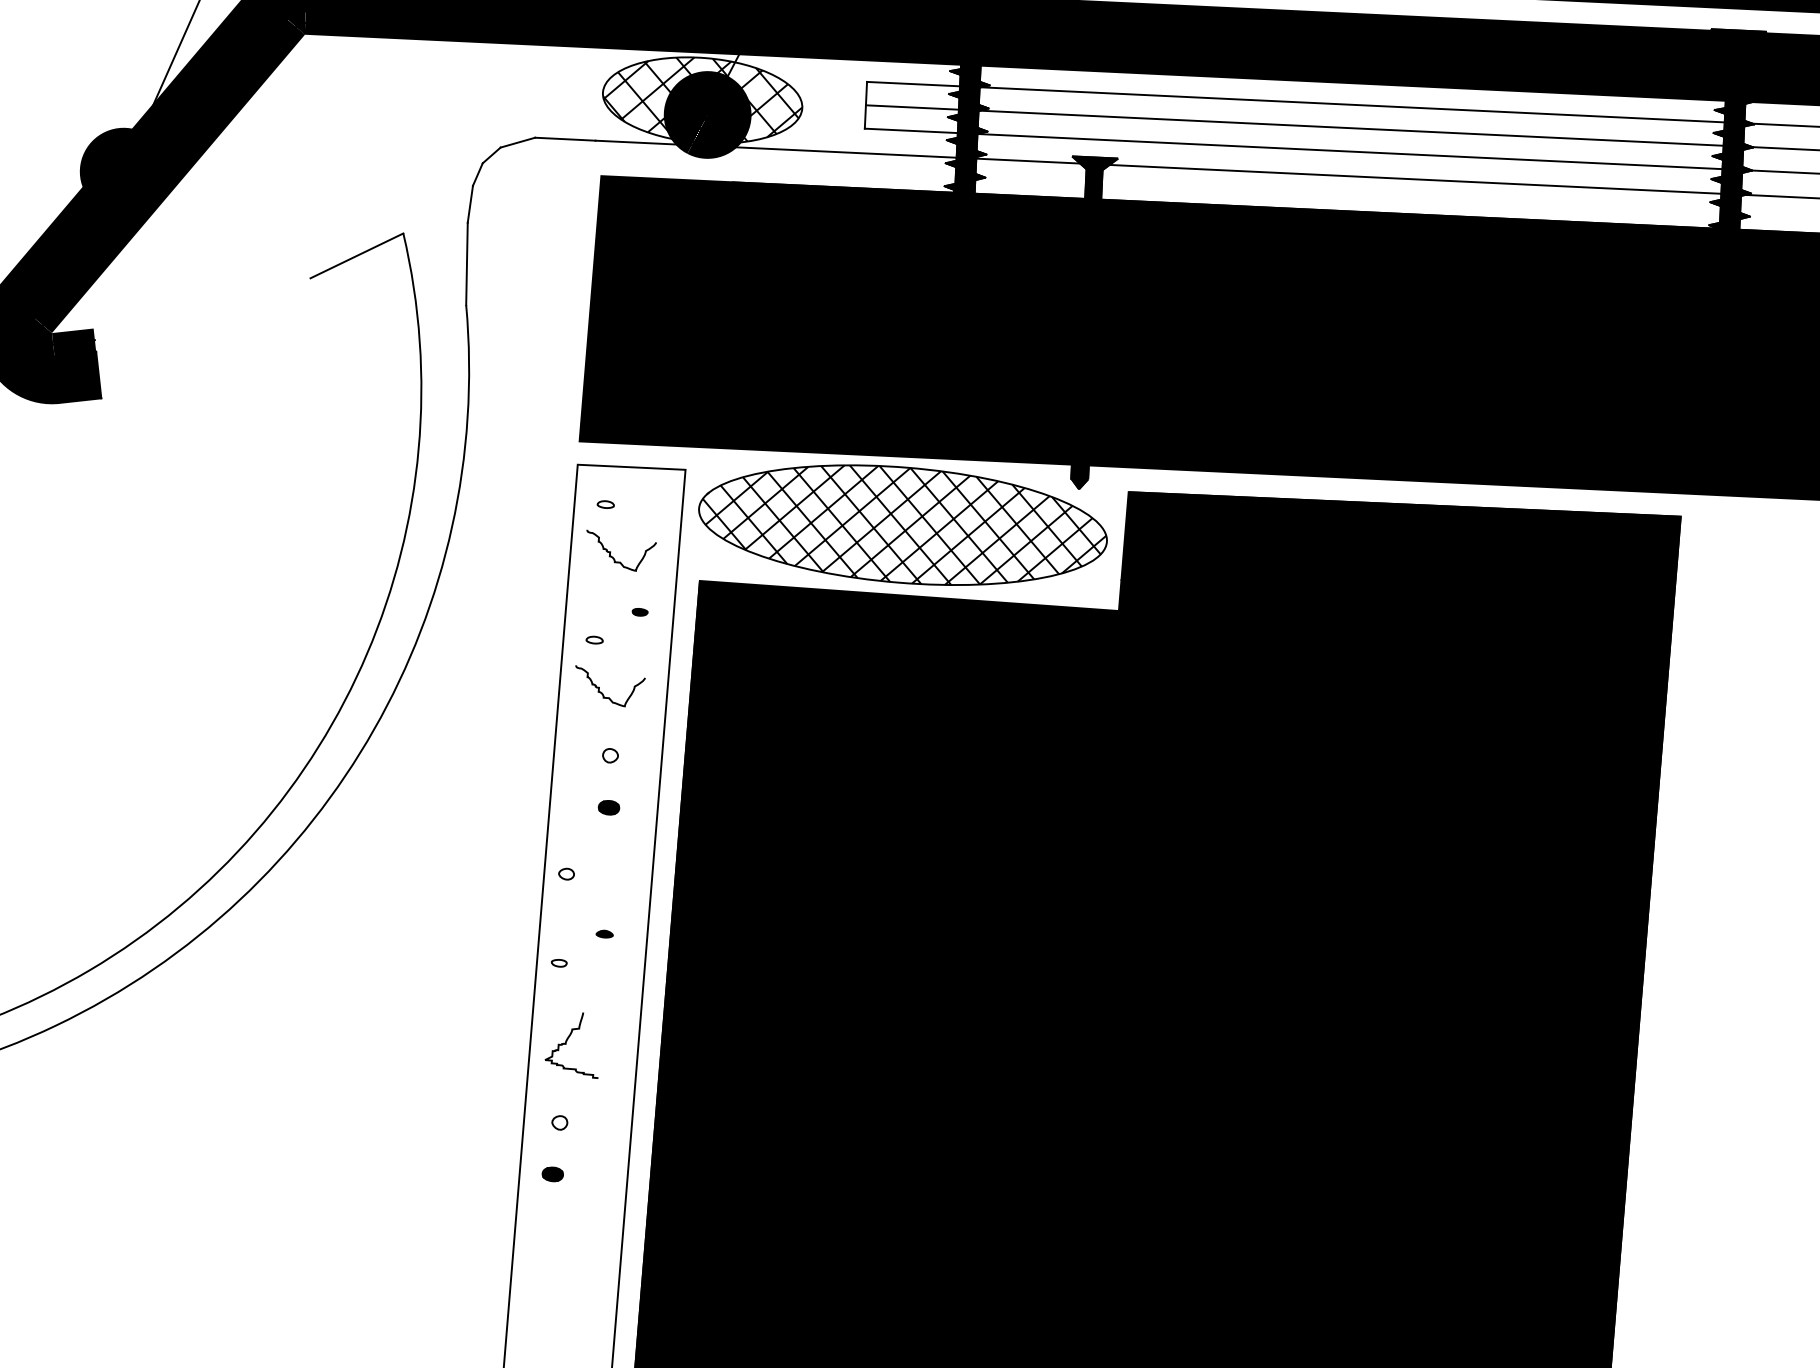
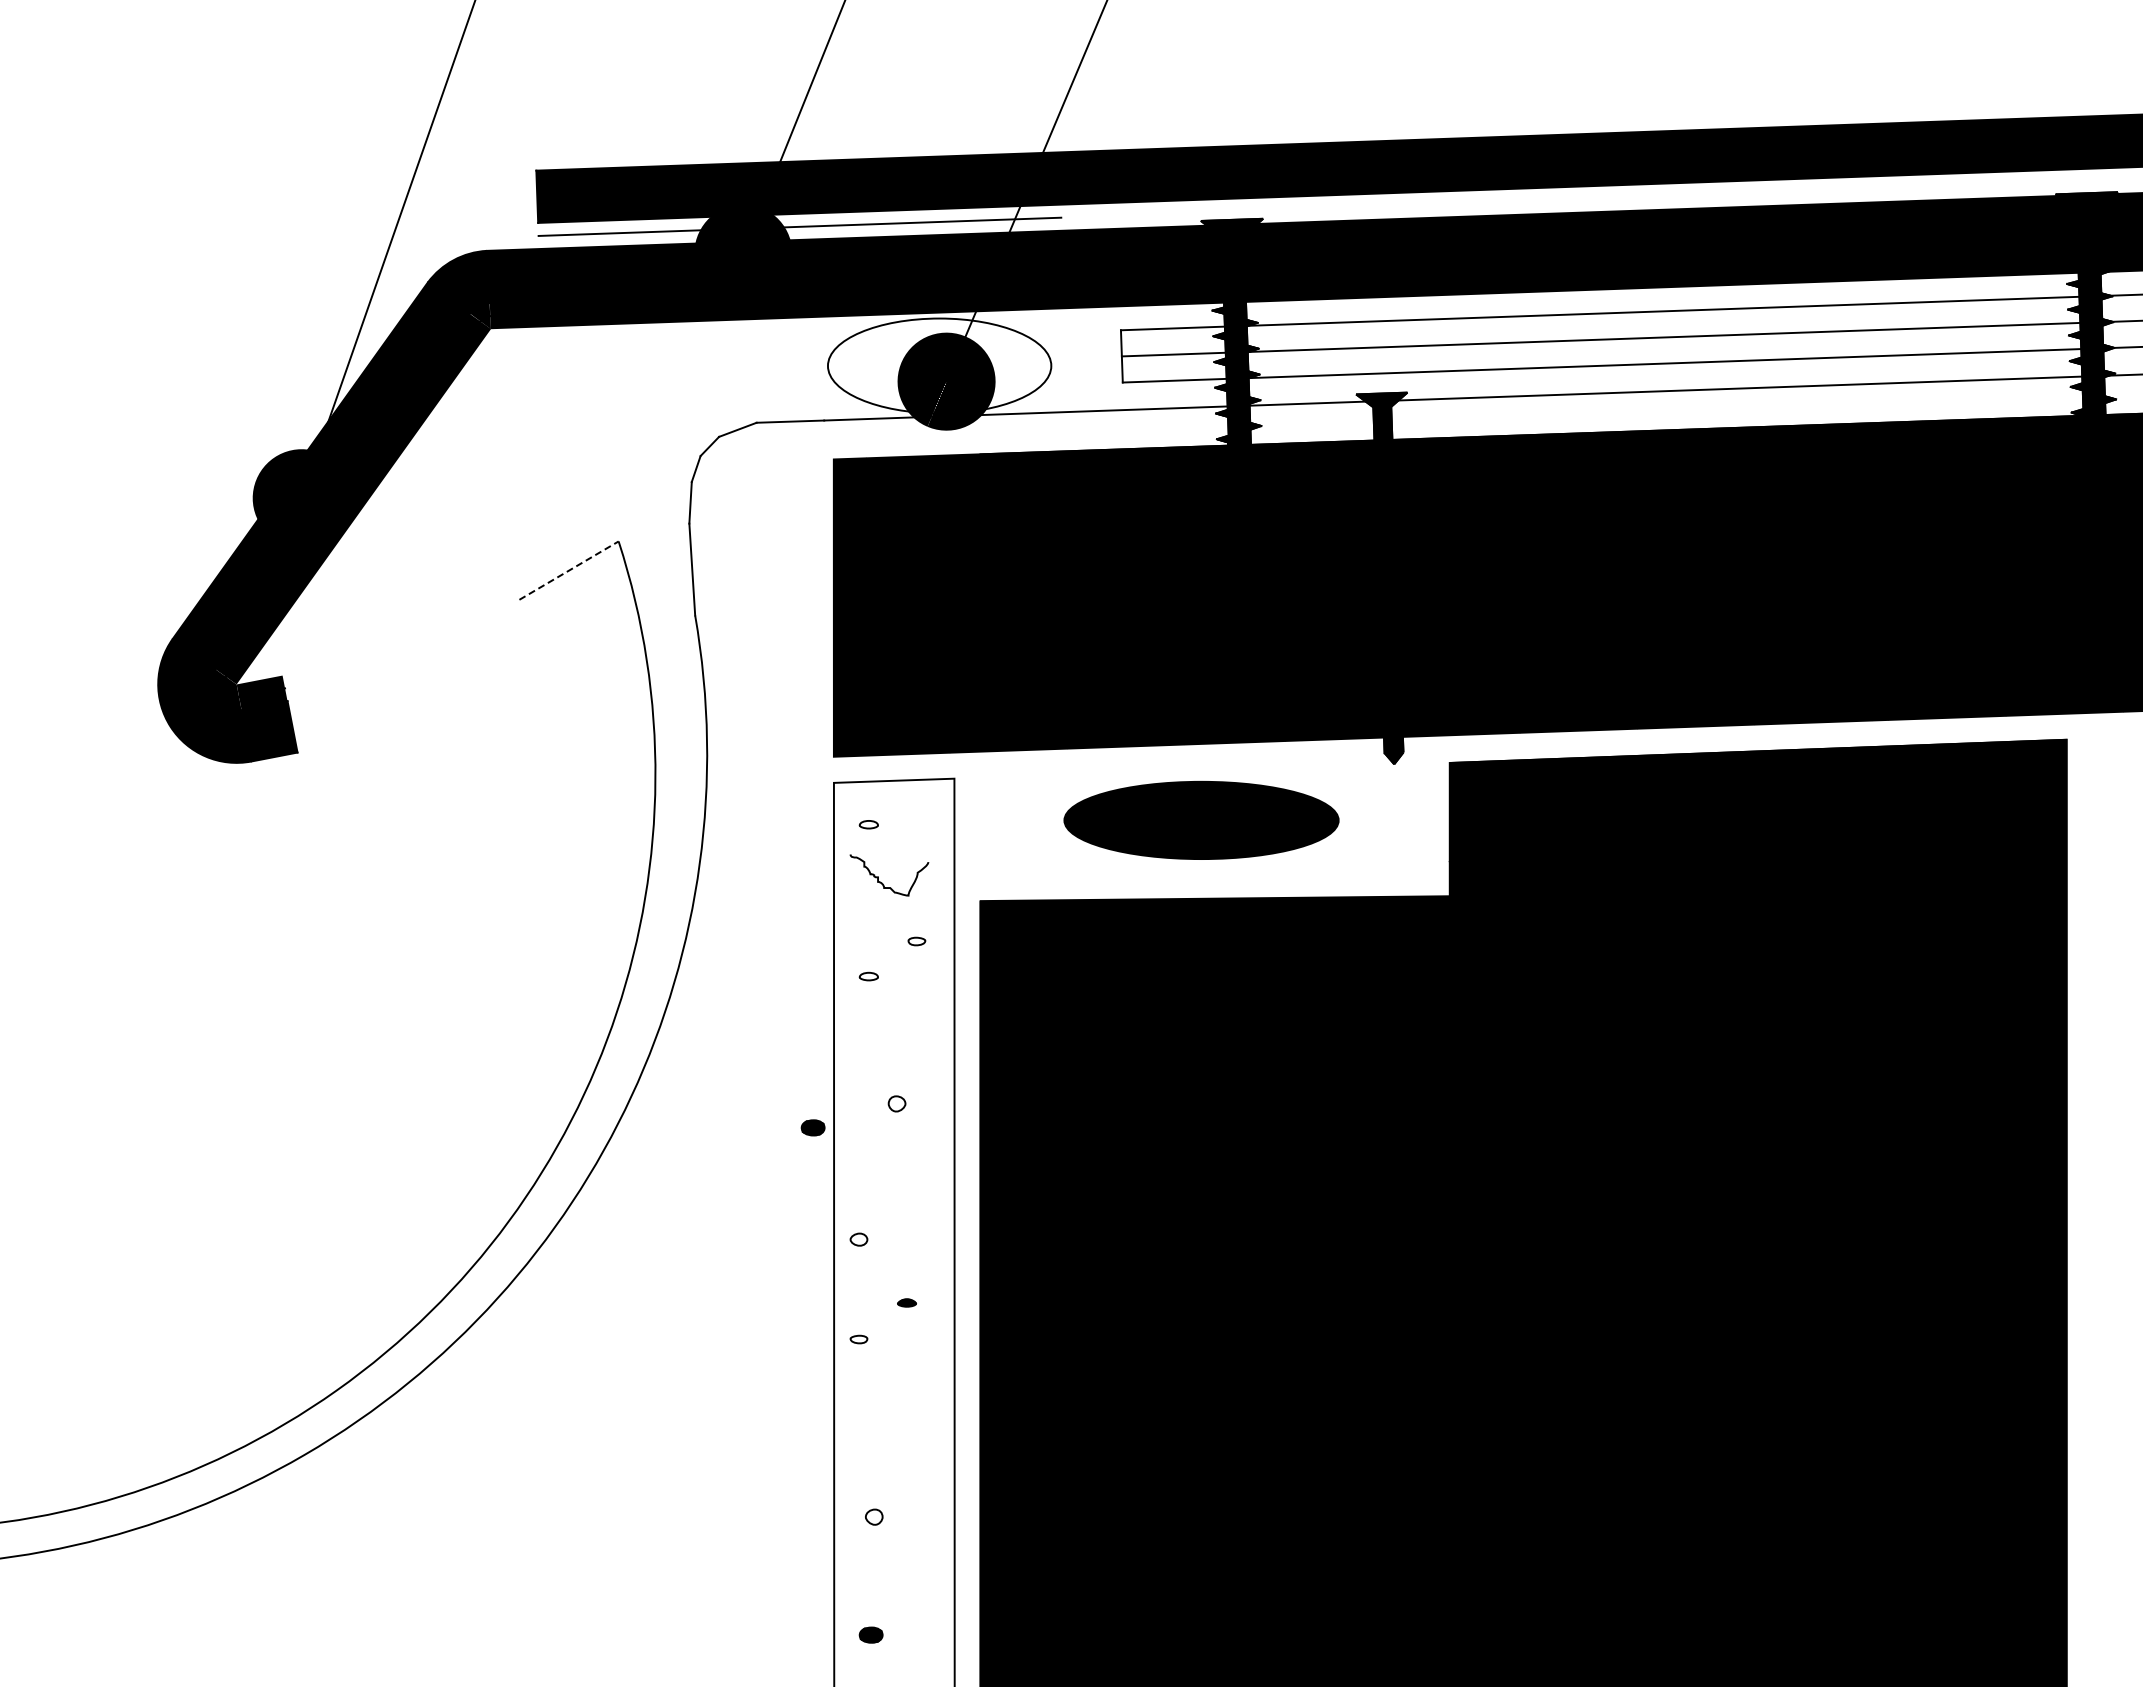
hatch: (702, 100) -> (939, 365), removed
line: (357, 255) -> (569, 570), solid -> dashed
part: (902, 525) -> (1201, 820), size x0.6
fill: (639, 612) -> (916, 941), removed
curve: (602, 692) -> (882, 1034), removed
part: (608, 807) -> (812, 1127), moved
curve: (566, 1043) -> (874, 1428), removed
part: (552, 1173) -> (870, 1634), moved

